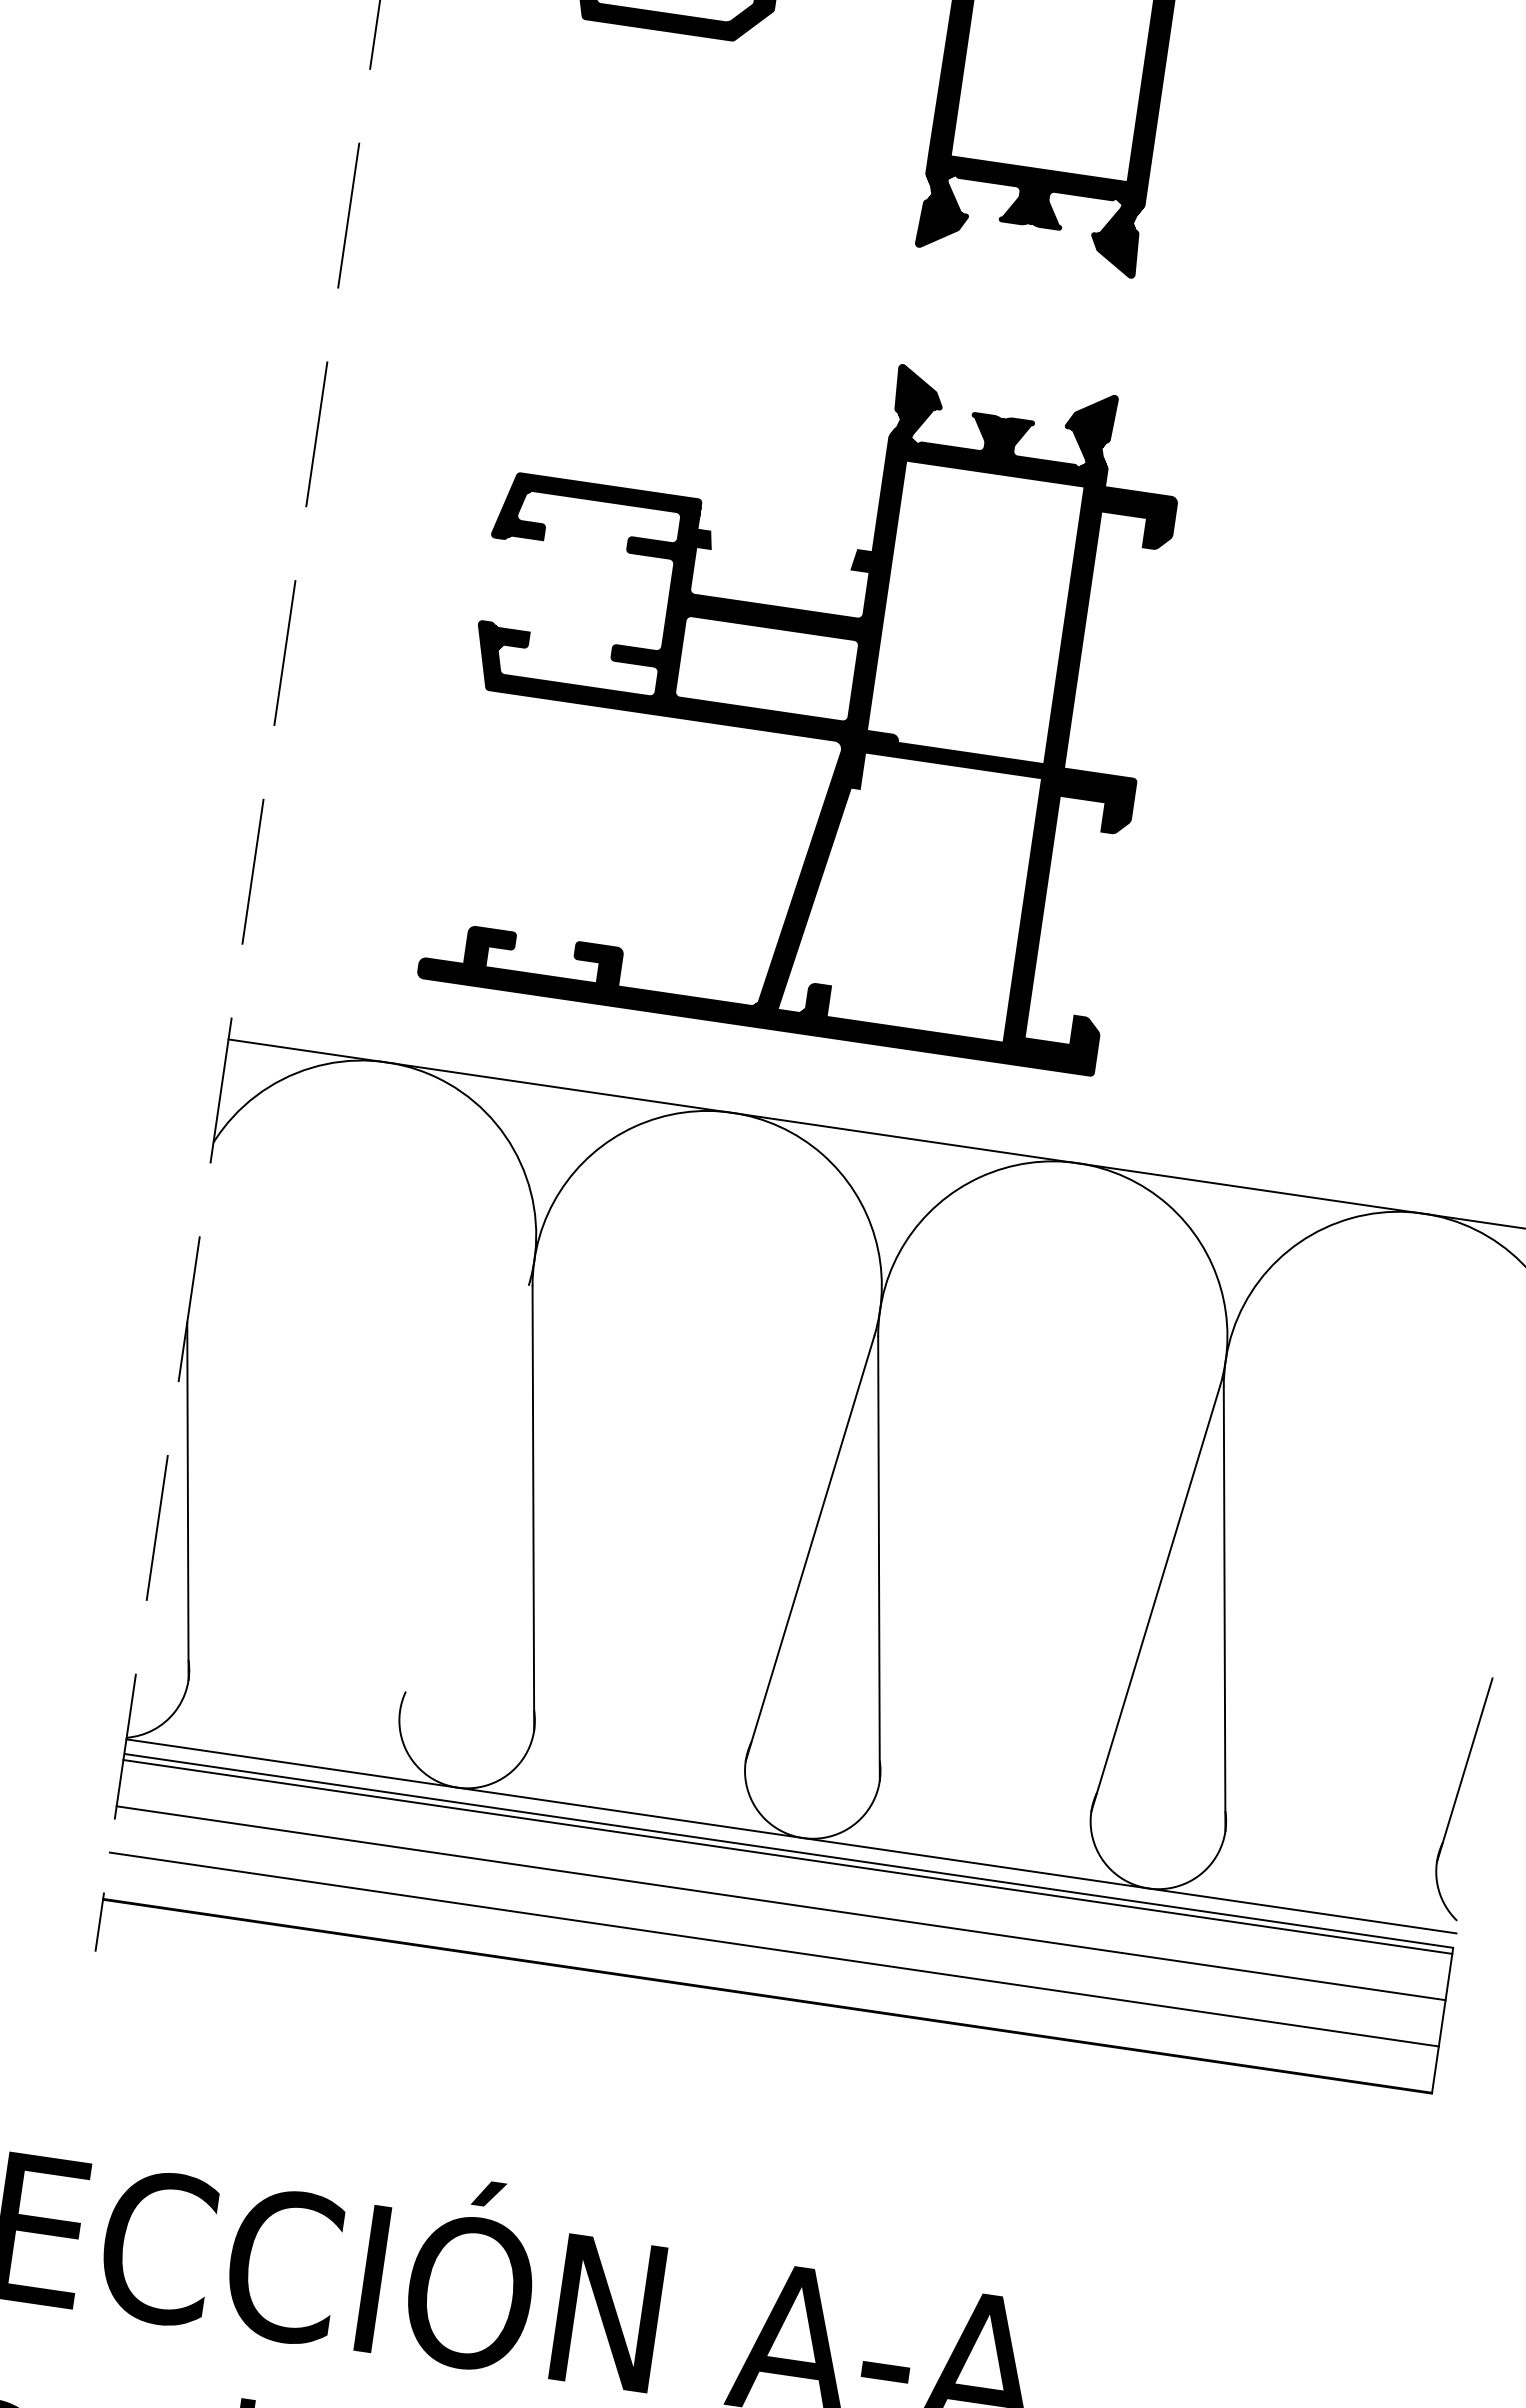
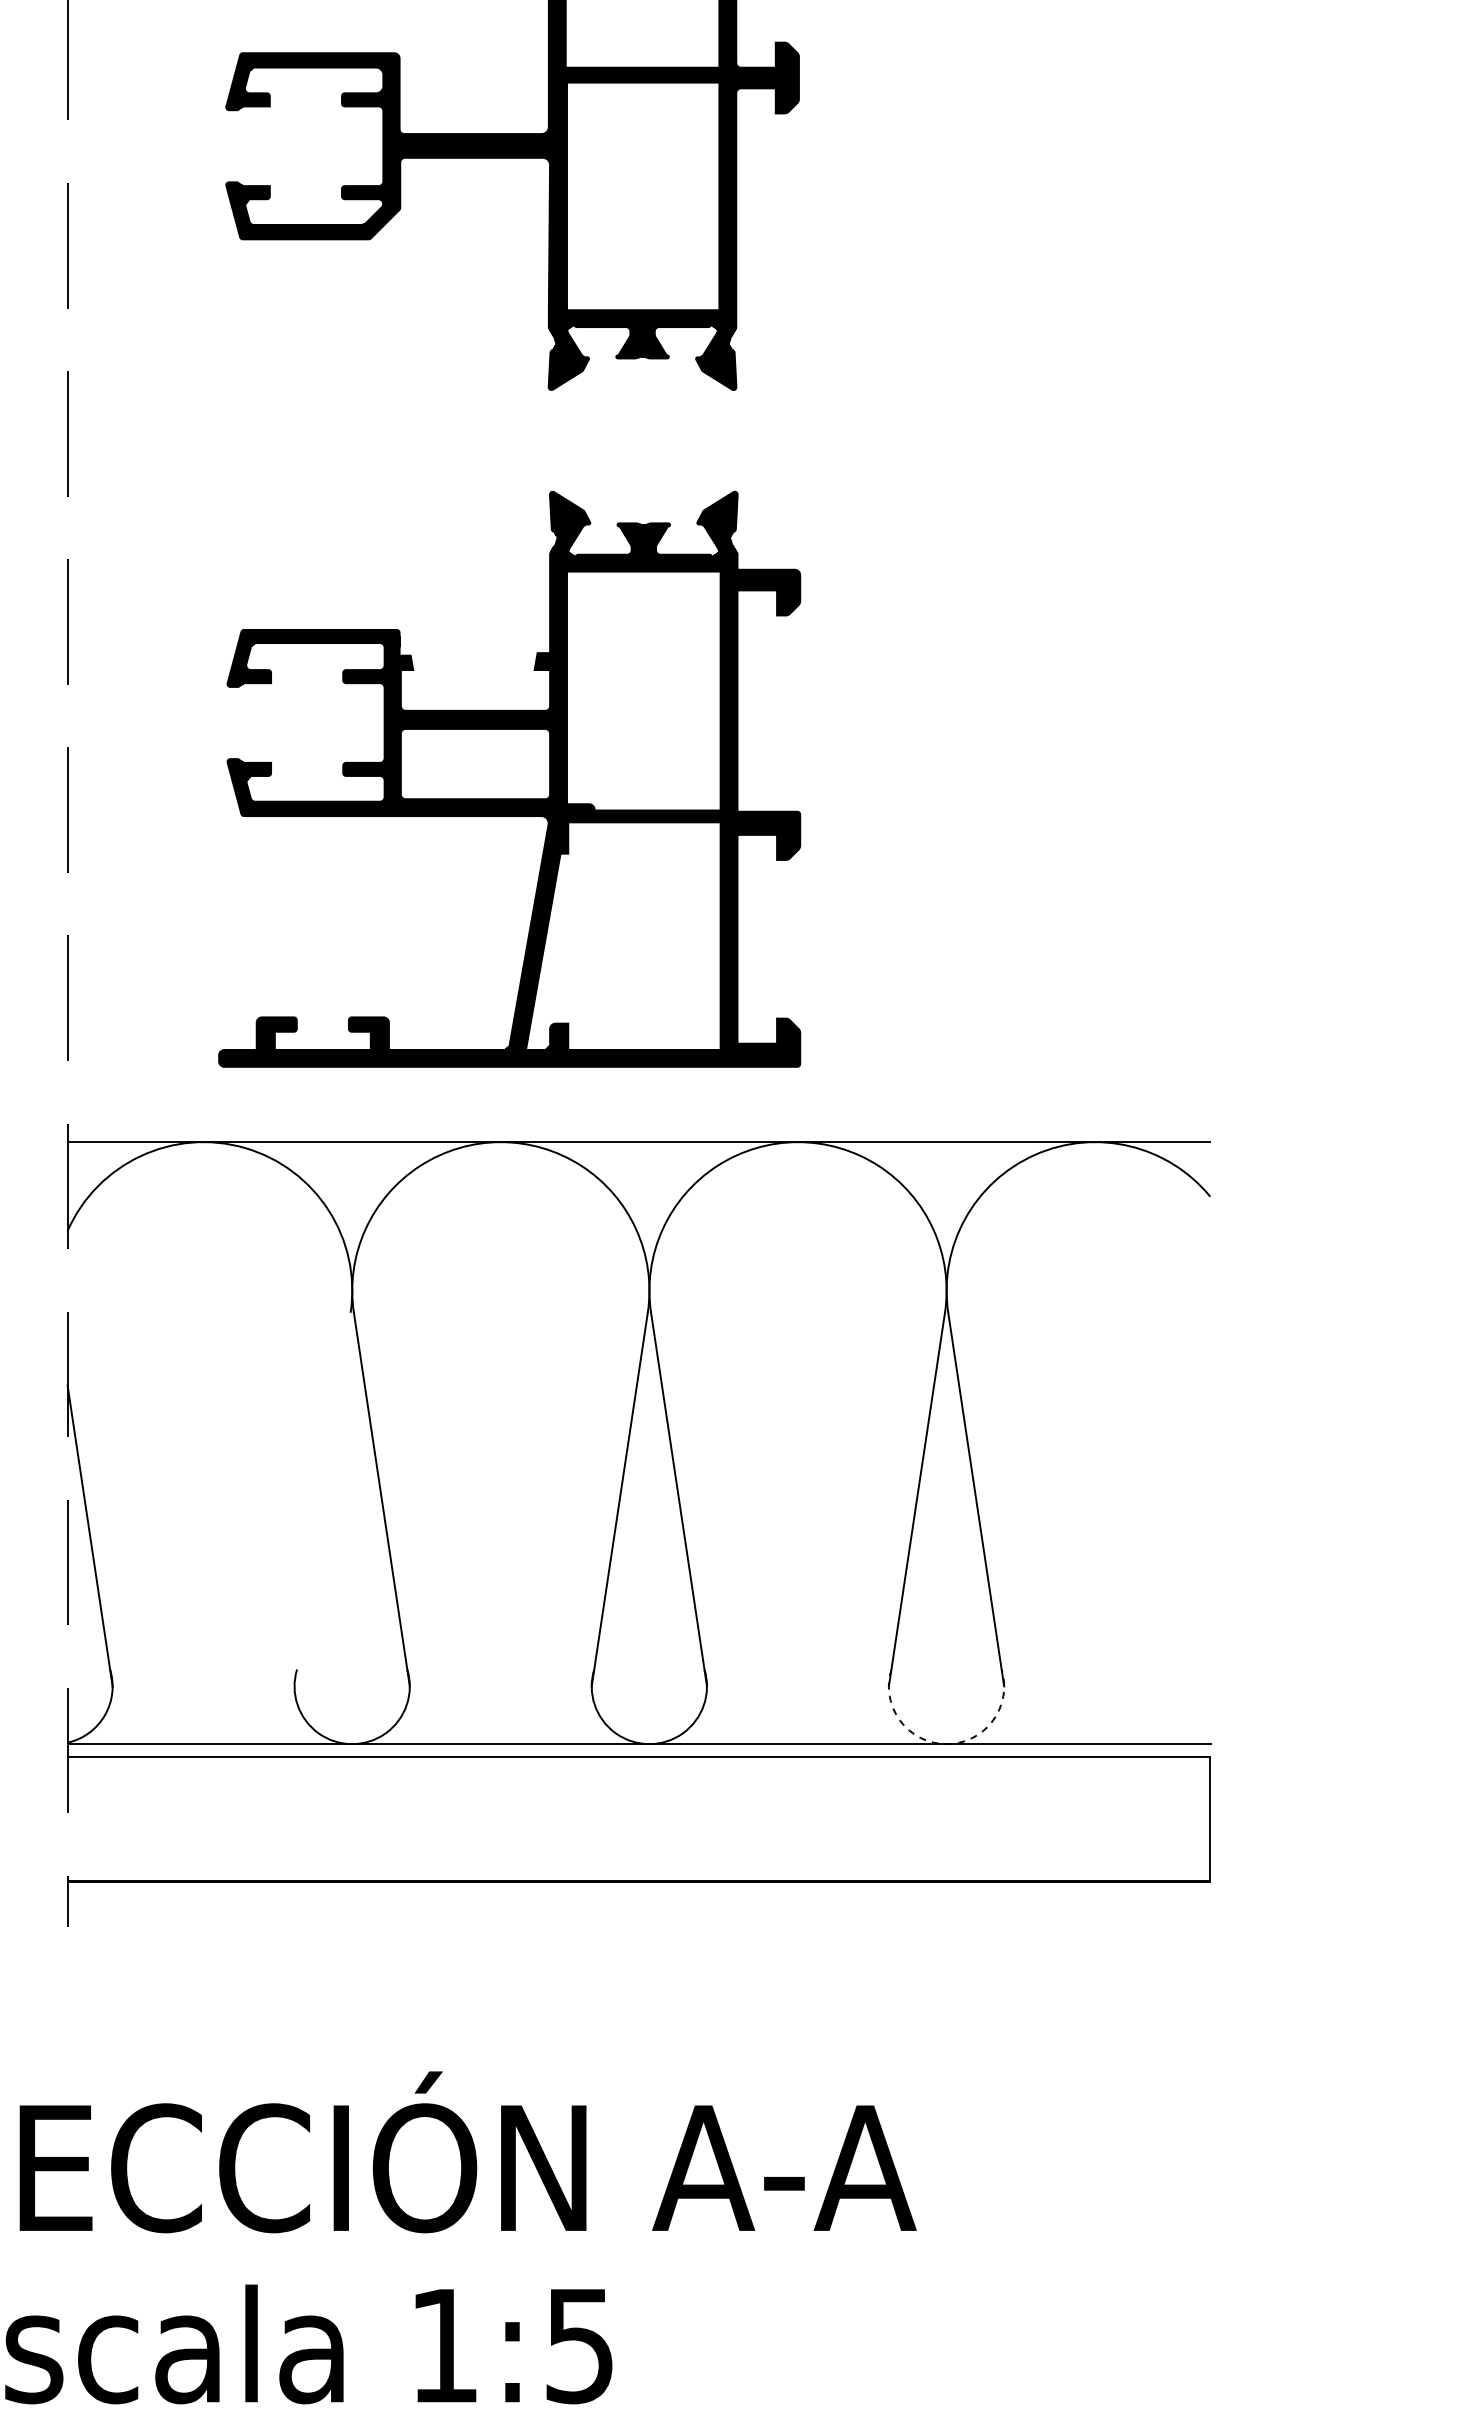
part: (1461, 1796) -> (1198, 1628), removed
line: (787, 1856) -> (638, 1761), removed
arc: (1148, 1888) -> (946, 1744), solid -> dashed
line: (780, 1902) -> (638, 1801), removed
line: (773, 1949) -> (638, 1841), removed

